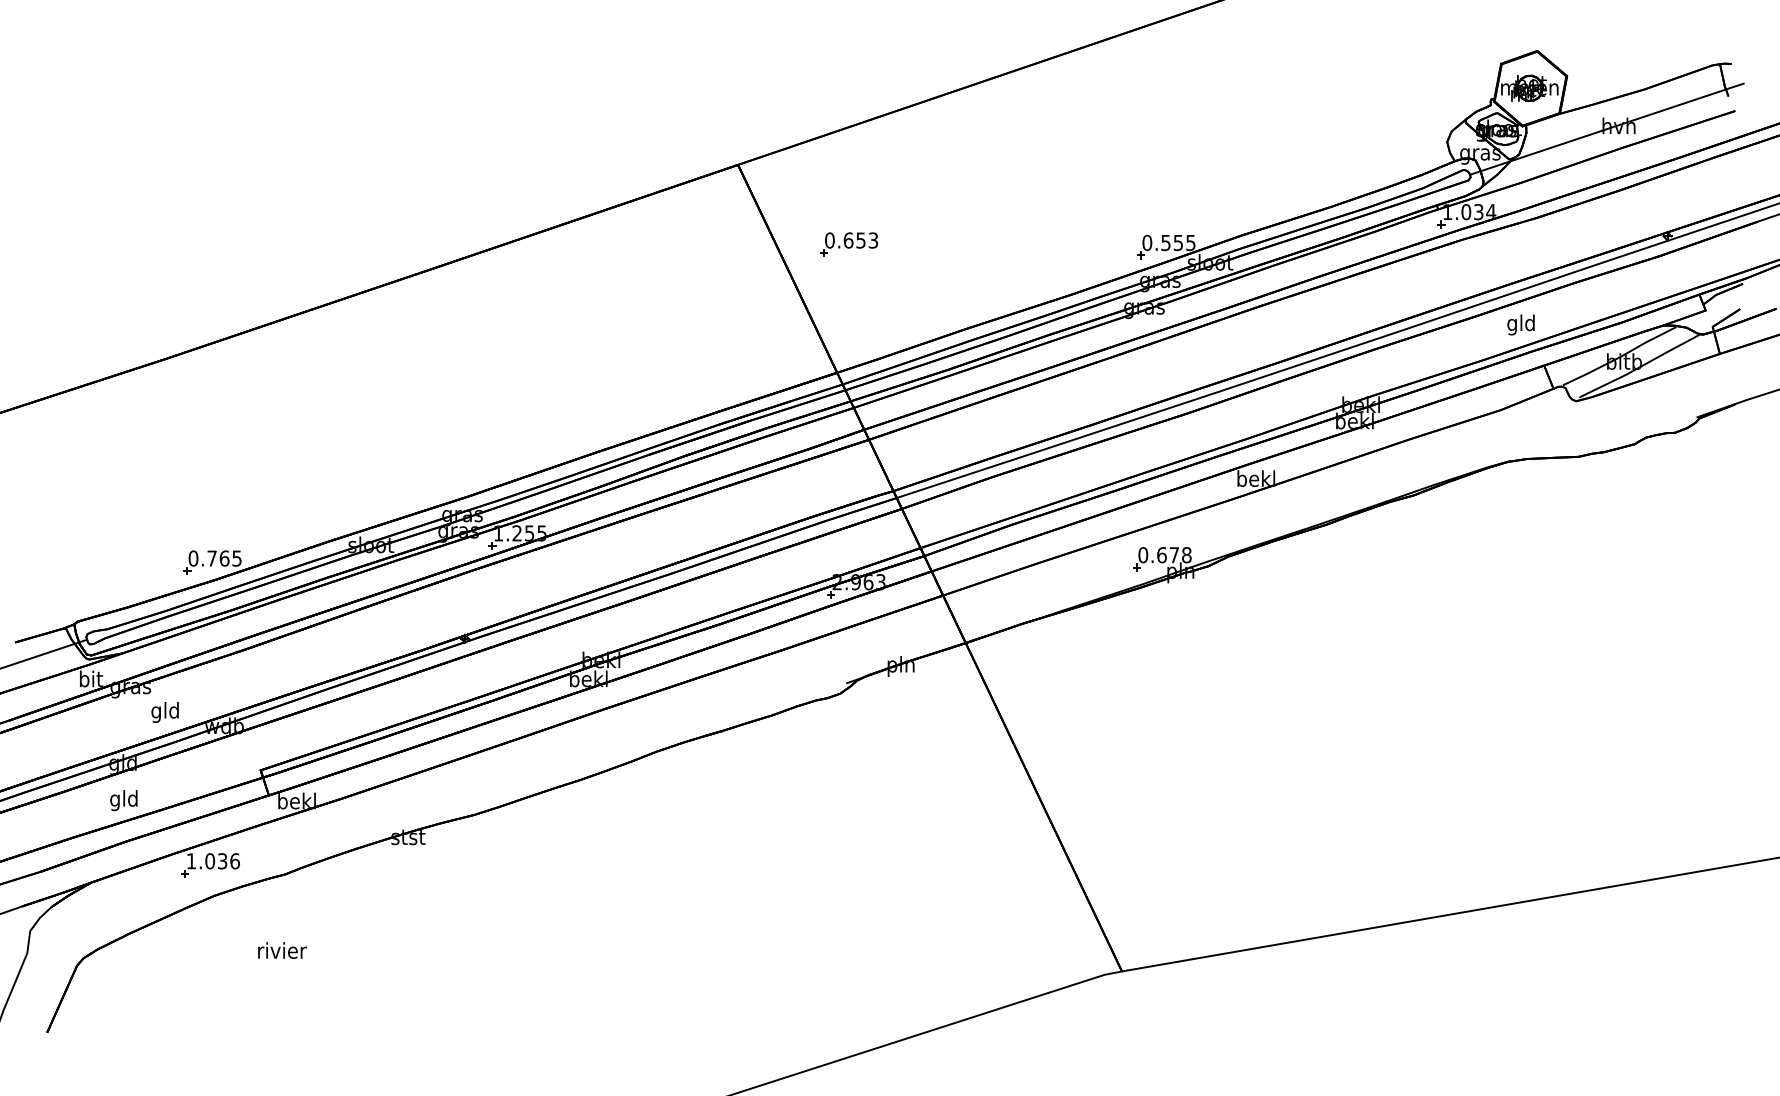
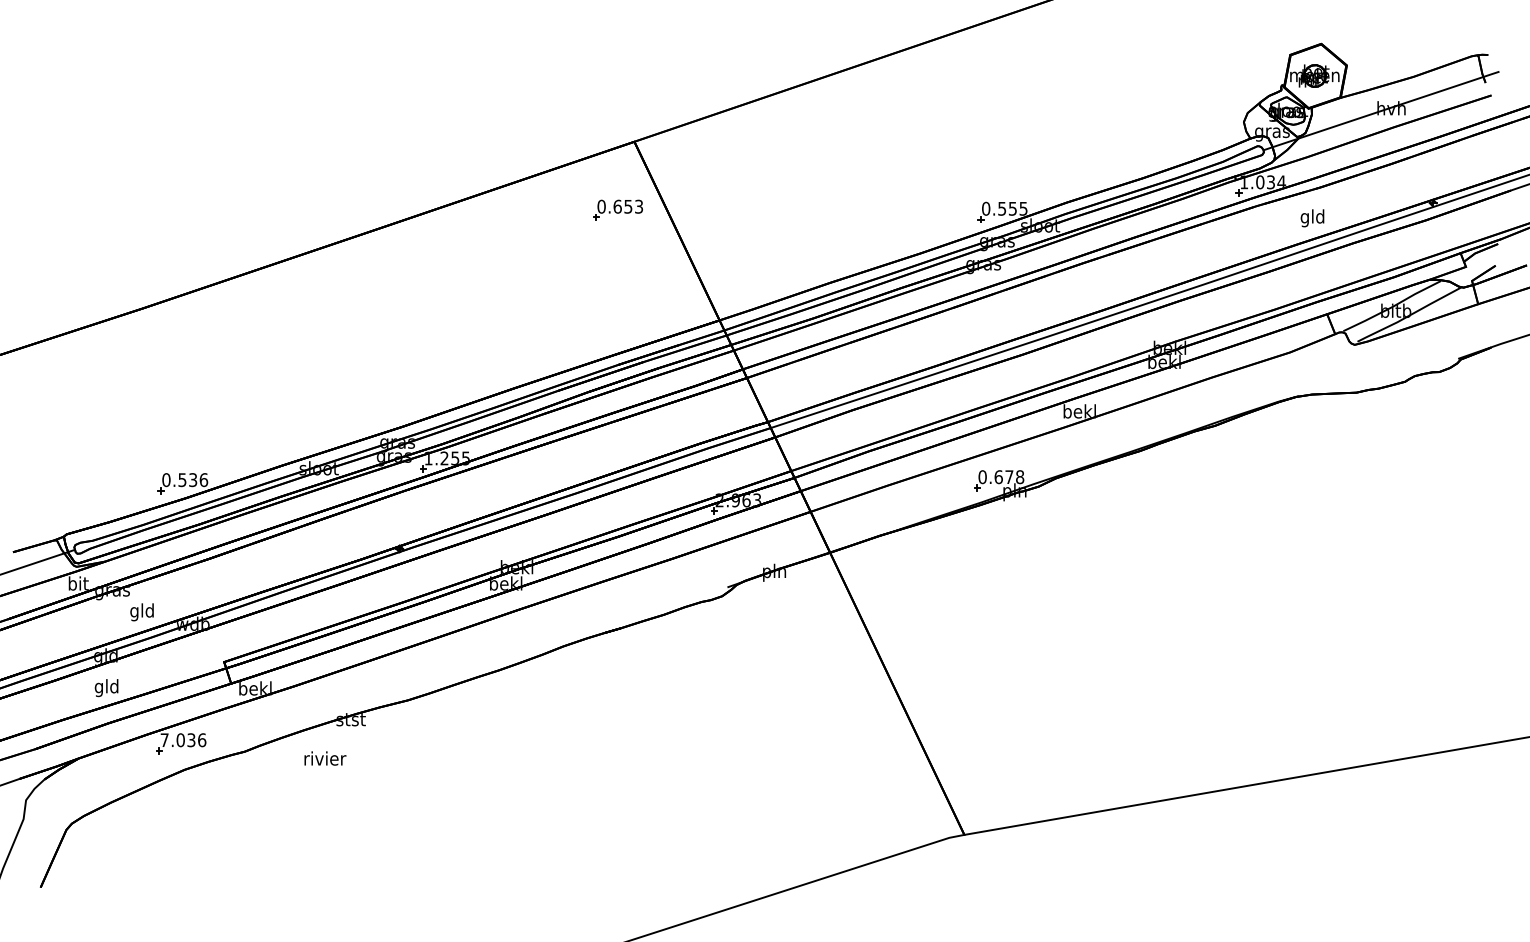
part: (849, 244) -> (618, 210), moved
text: (1520, 324) -> (1312, 217), moved
text: (224, 558) -> (193, 480), 0.765 -> 0.536
text: (191, 861) -> (164, 740), 1.036 -> 7.036
text: (282, 950) -> (325, 758), moved

